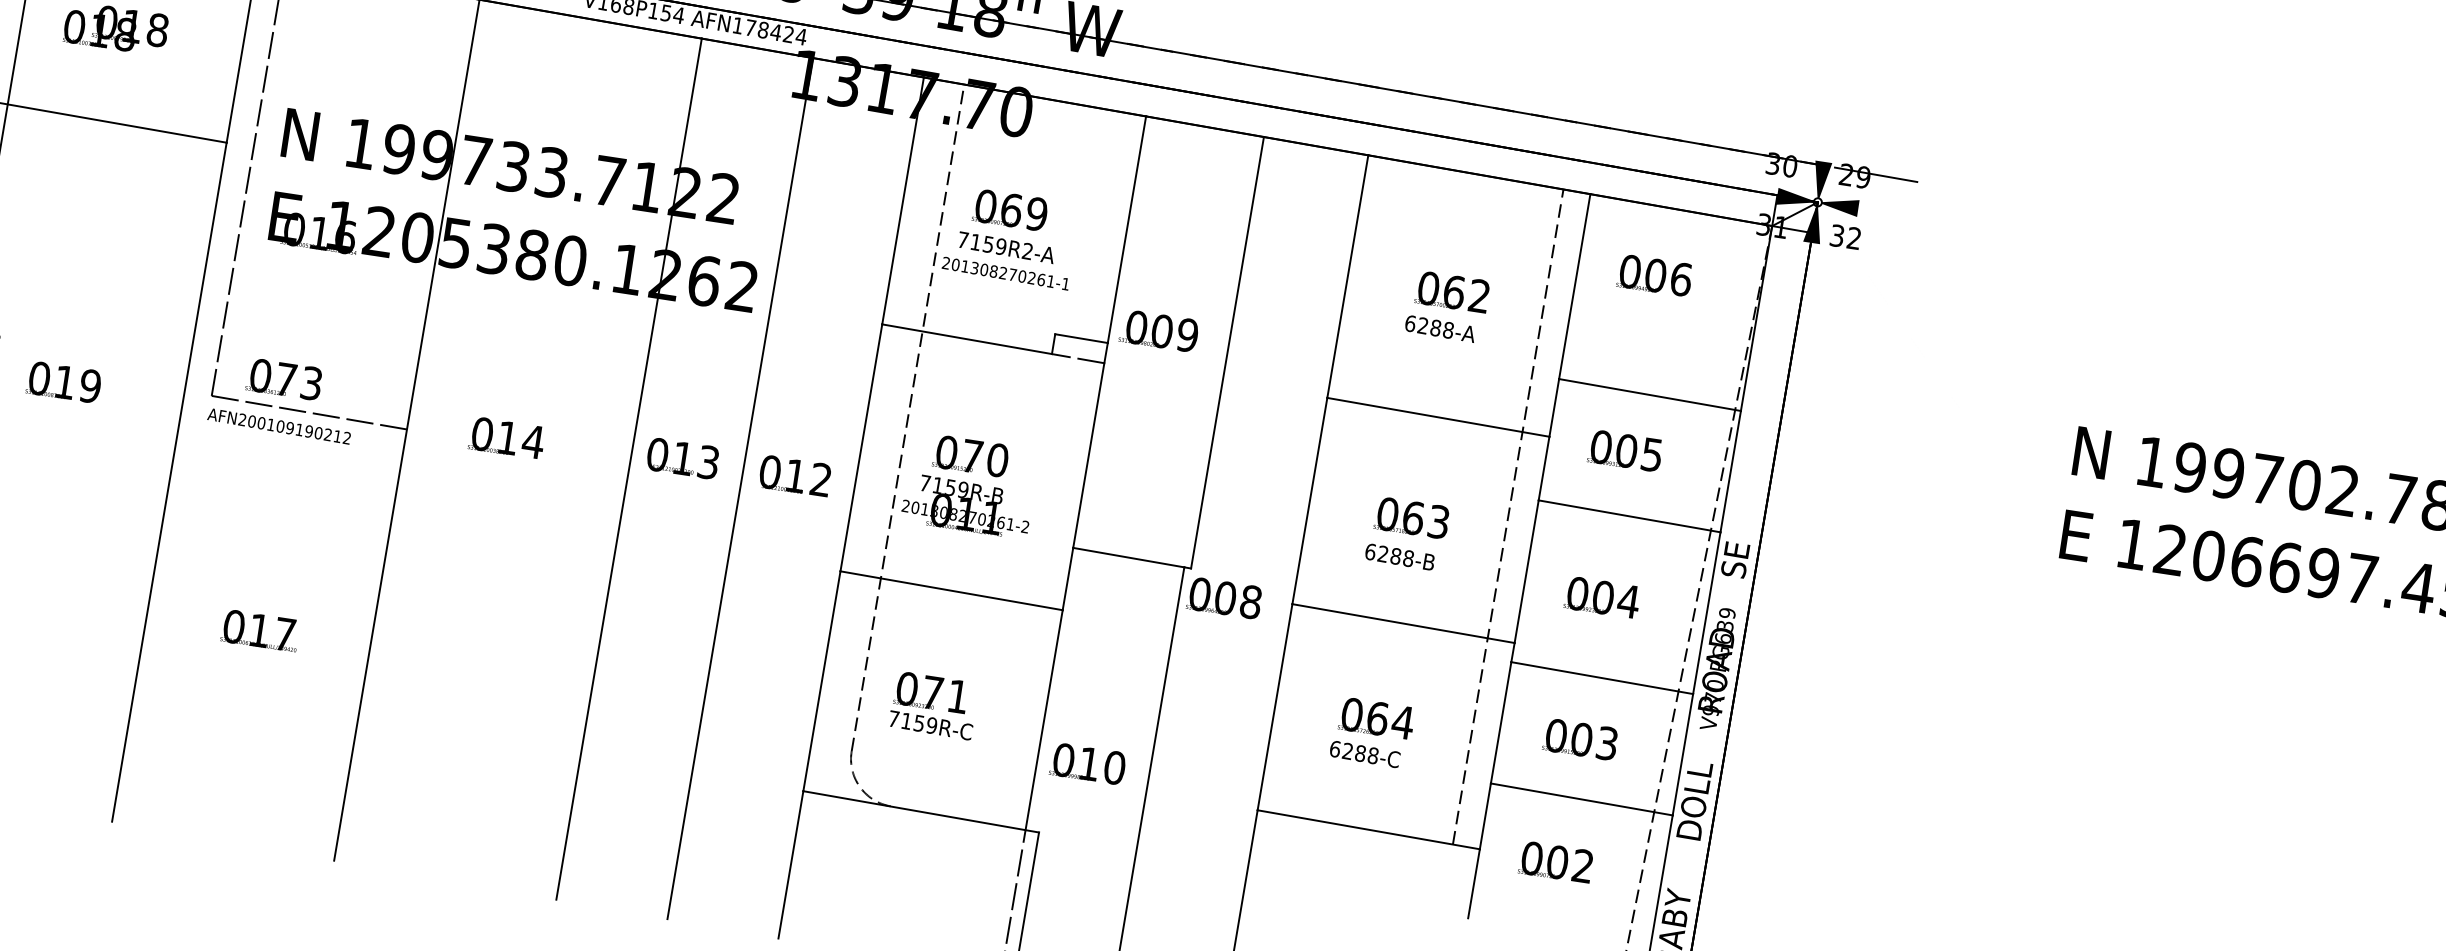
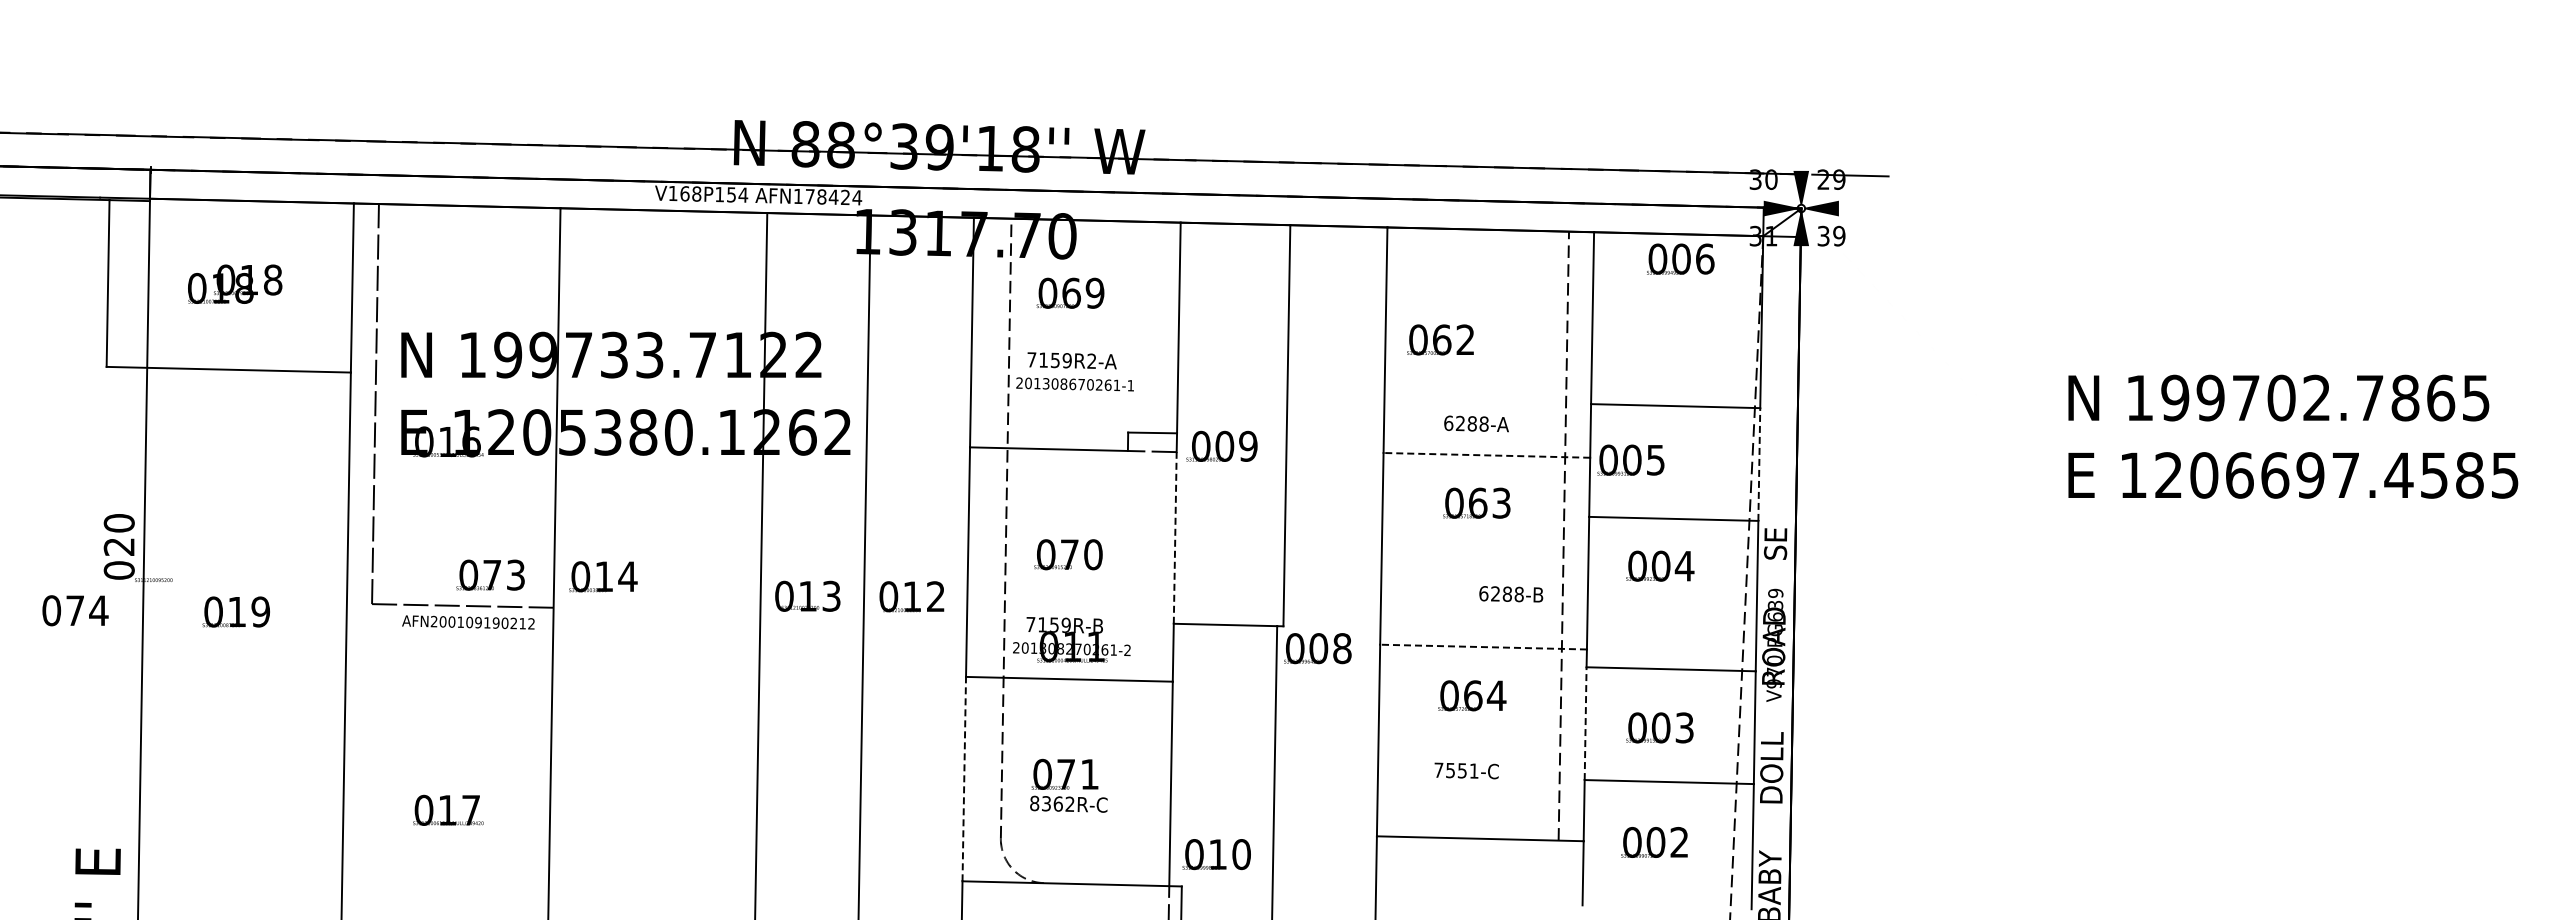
text: (1010, 209) -> (1070, 292), moved
text: (1854, 238) -> (1839, 236), 32 -> 39
text: (1003, 273) -> (1072, 384), 201308270261-1 -> 201308670261-1
text: (1654, 274) -> (1680, 258), moved
text: (1452, 291) -> (1440, 339), moved
text: (1440, 328) -> (1476, 423), moved
text: (1158, 329) -> (1221, 445), moved
text: (284, 378) -> (490, 574), moved
line: (1437, 417) -> (1486, 455), solid -> dashed
text: (279, 426) -> (468, 622), moved
text: (507, 437) -> (603, 576), moved
text: (1624, 450) -> (1630, 459), moved
line: (1089, 455) -> (1175, 537), solid -> dashed
line: (1730, 471) -> (1759, 464), solid -> dashed
text: (966, 506) -> (1071, 639), moved
text: (1411, 517) -> (1476, 502), moved
text: (1400, 557) -> (1511, 594), moved
text: (1602, 596) -> (1660, 565), moved
line: (1403, 624) -> (1483, 647), solid -> dashed
line: (822, 680) -> (964, 778), solid -> dashed
text: (1377, 718) -> (1472, 695), moved
text: (913, 721) -> (1052, 803), 7159R-C -> 8362R-C
line: (1501, 722) -> (1585, 723), solid -> dashed
text: (1354, 752) -> (1456, 770), 6288-C -> 7551-C
text: (1087, 763) -> (1216, 854), moved

